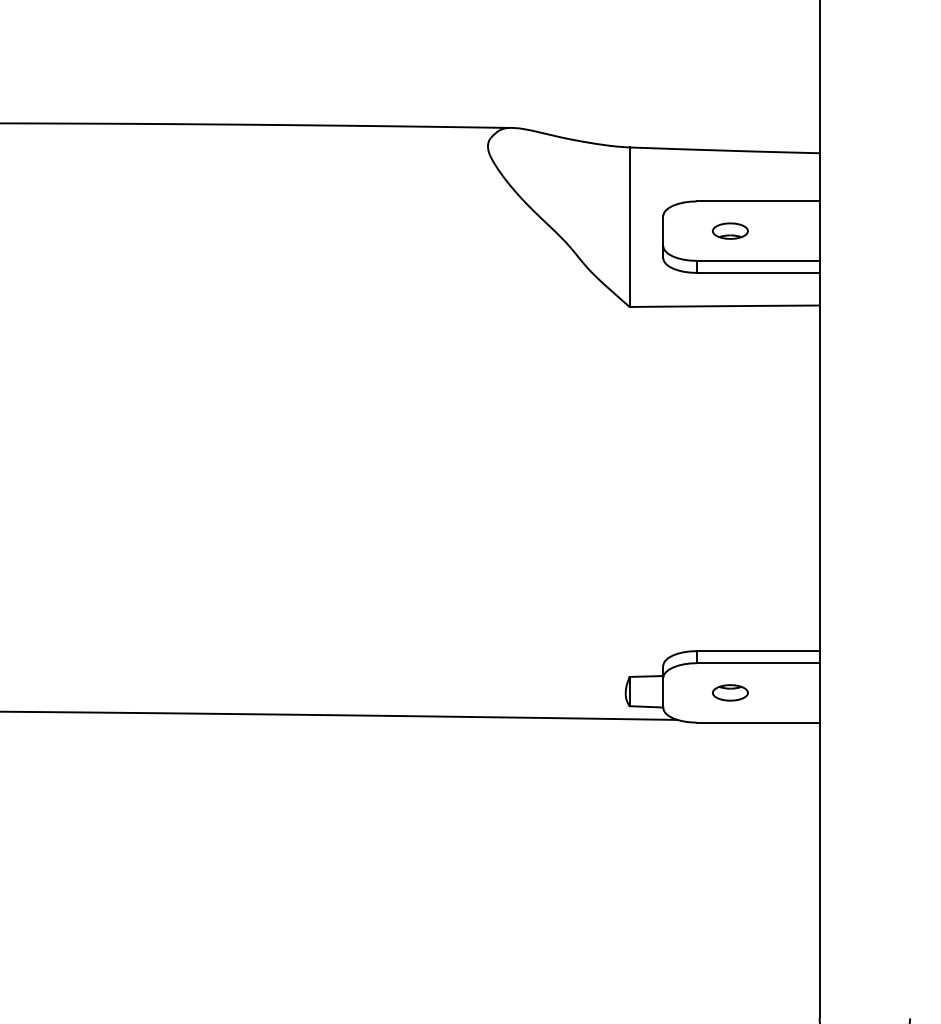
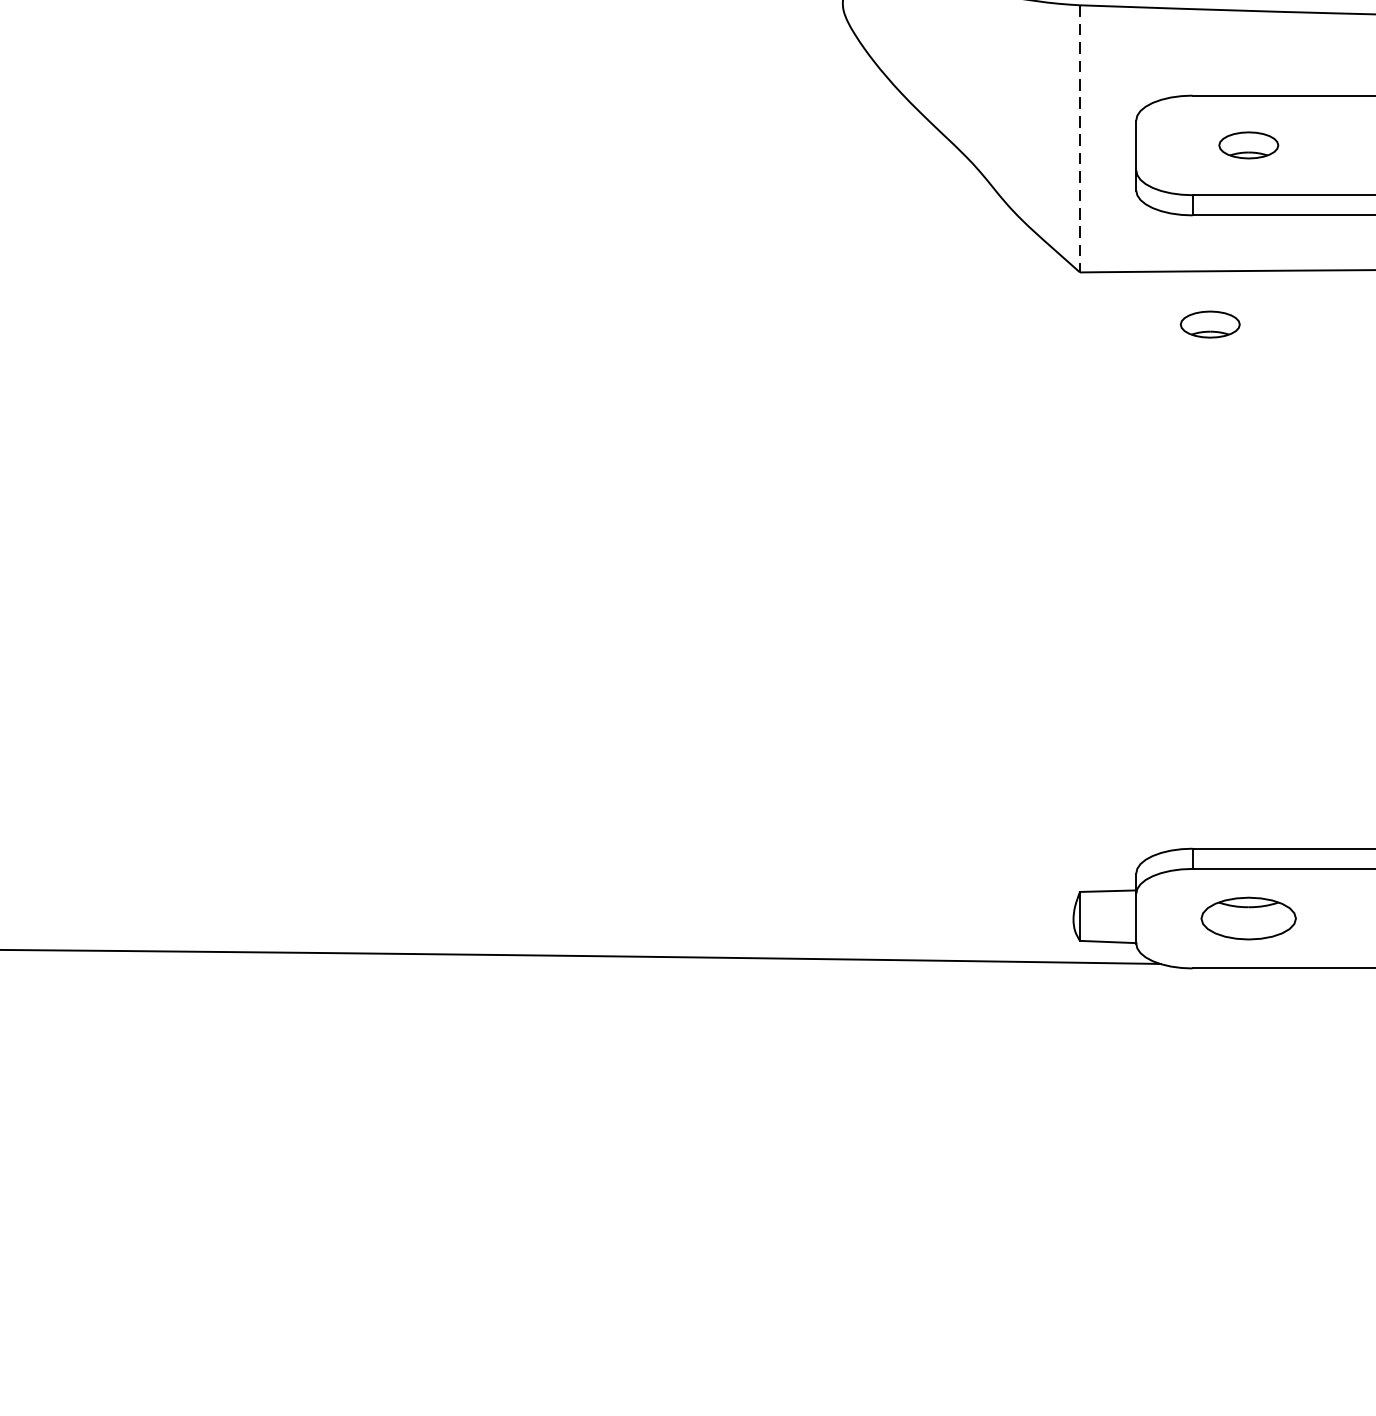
line: (629, 227) -> (1079, 139), solid -> dashed
part: (707, 337) -> (1210, 323), added
part: (730, 692) -> (1248, 917), size x1.6

